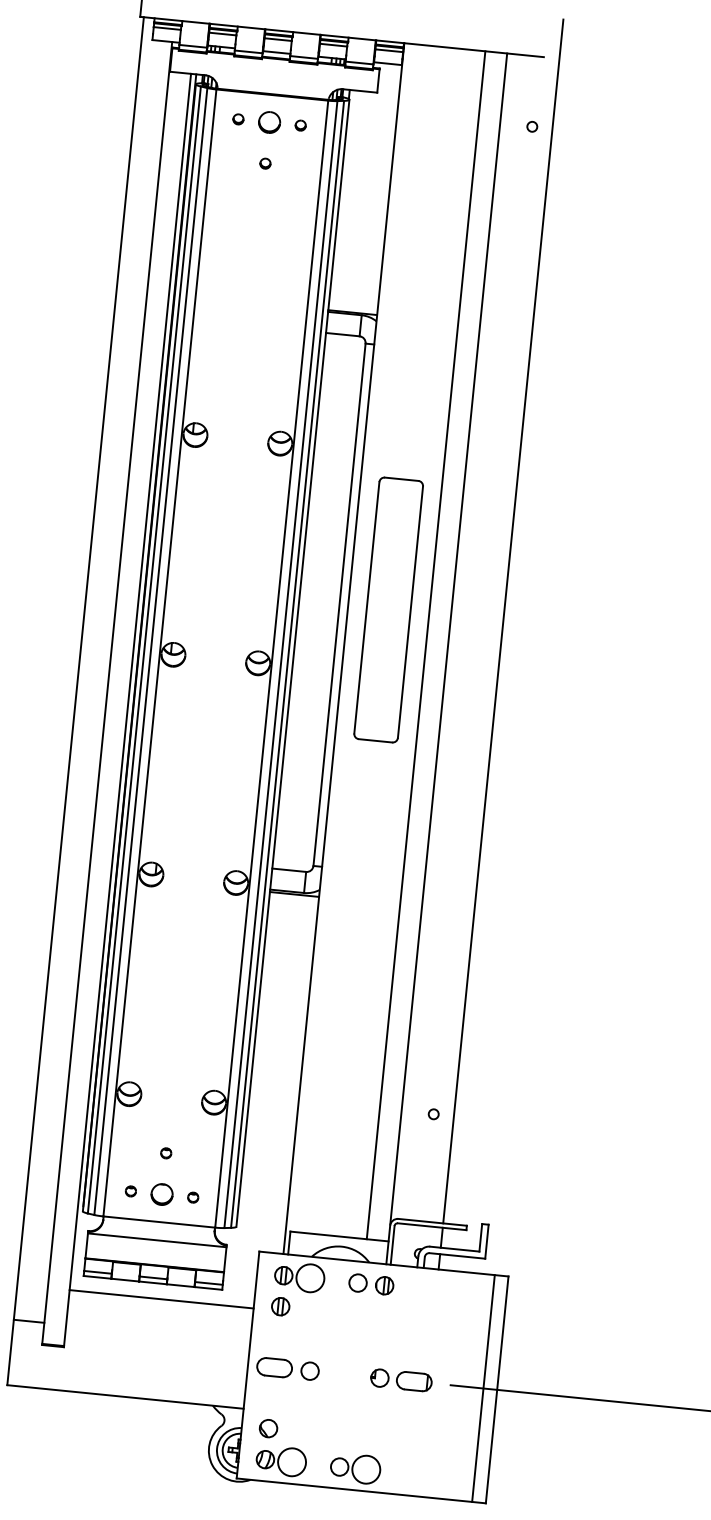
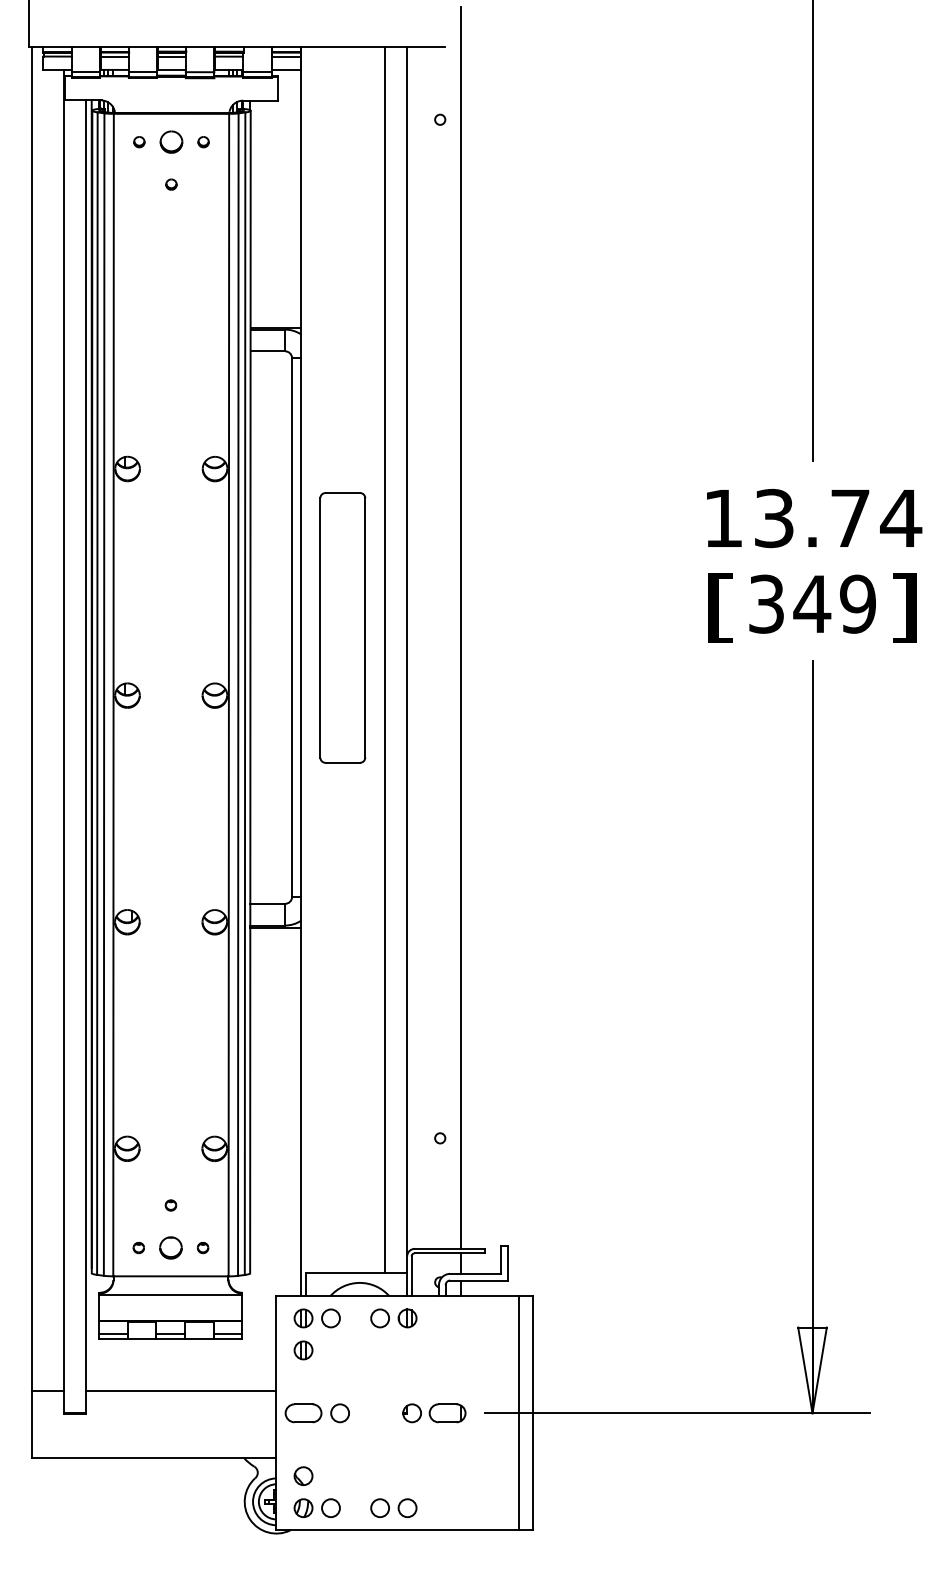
circle: (309, 1278) -> (330, 1318), size x0.62
line: (161, 1299) -> (181, 1391), moved
circle: (291, 1462) -> (330, 1508), size x0.62
circle: (366, 1469) -> (407, 1508), size x0.62

